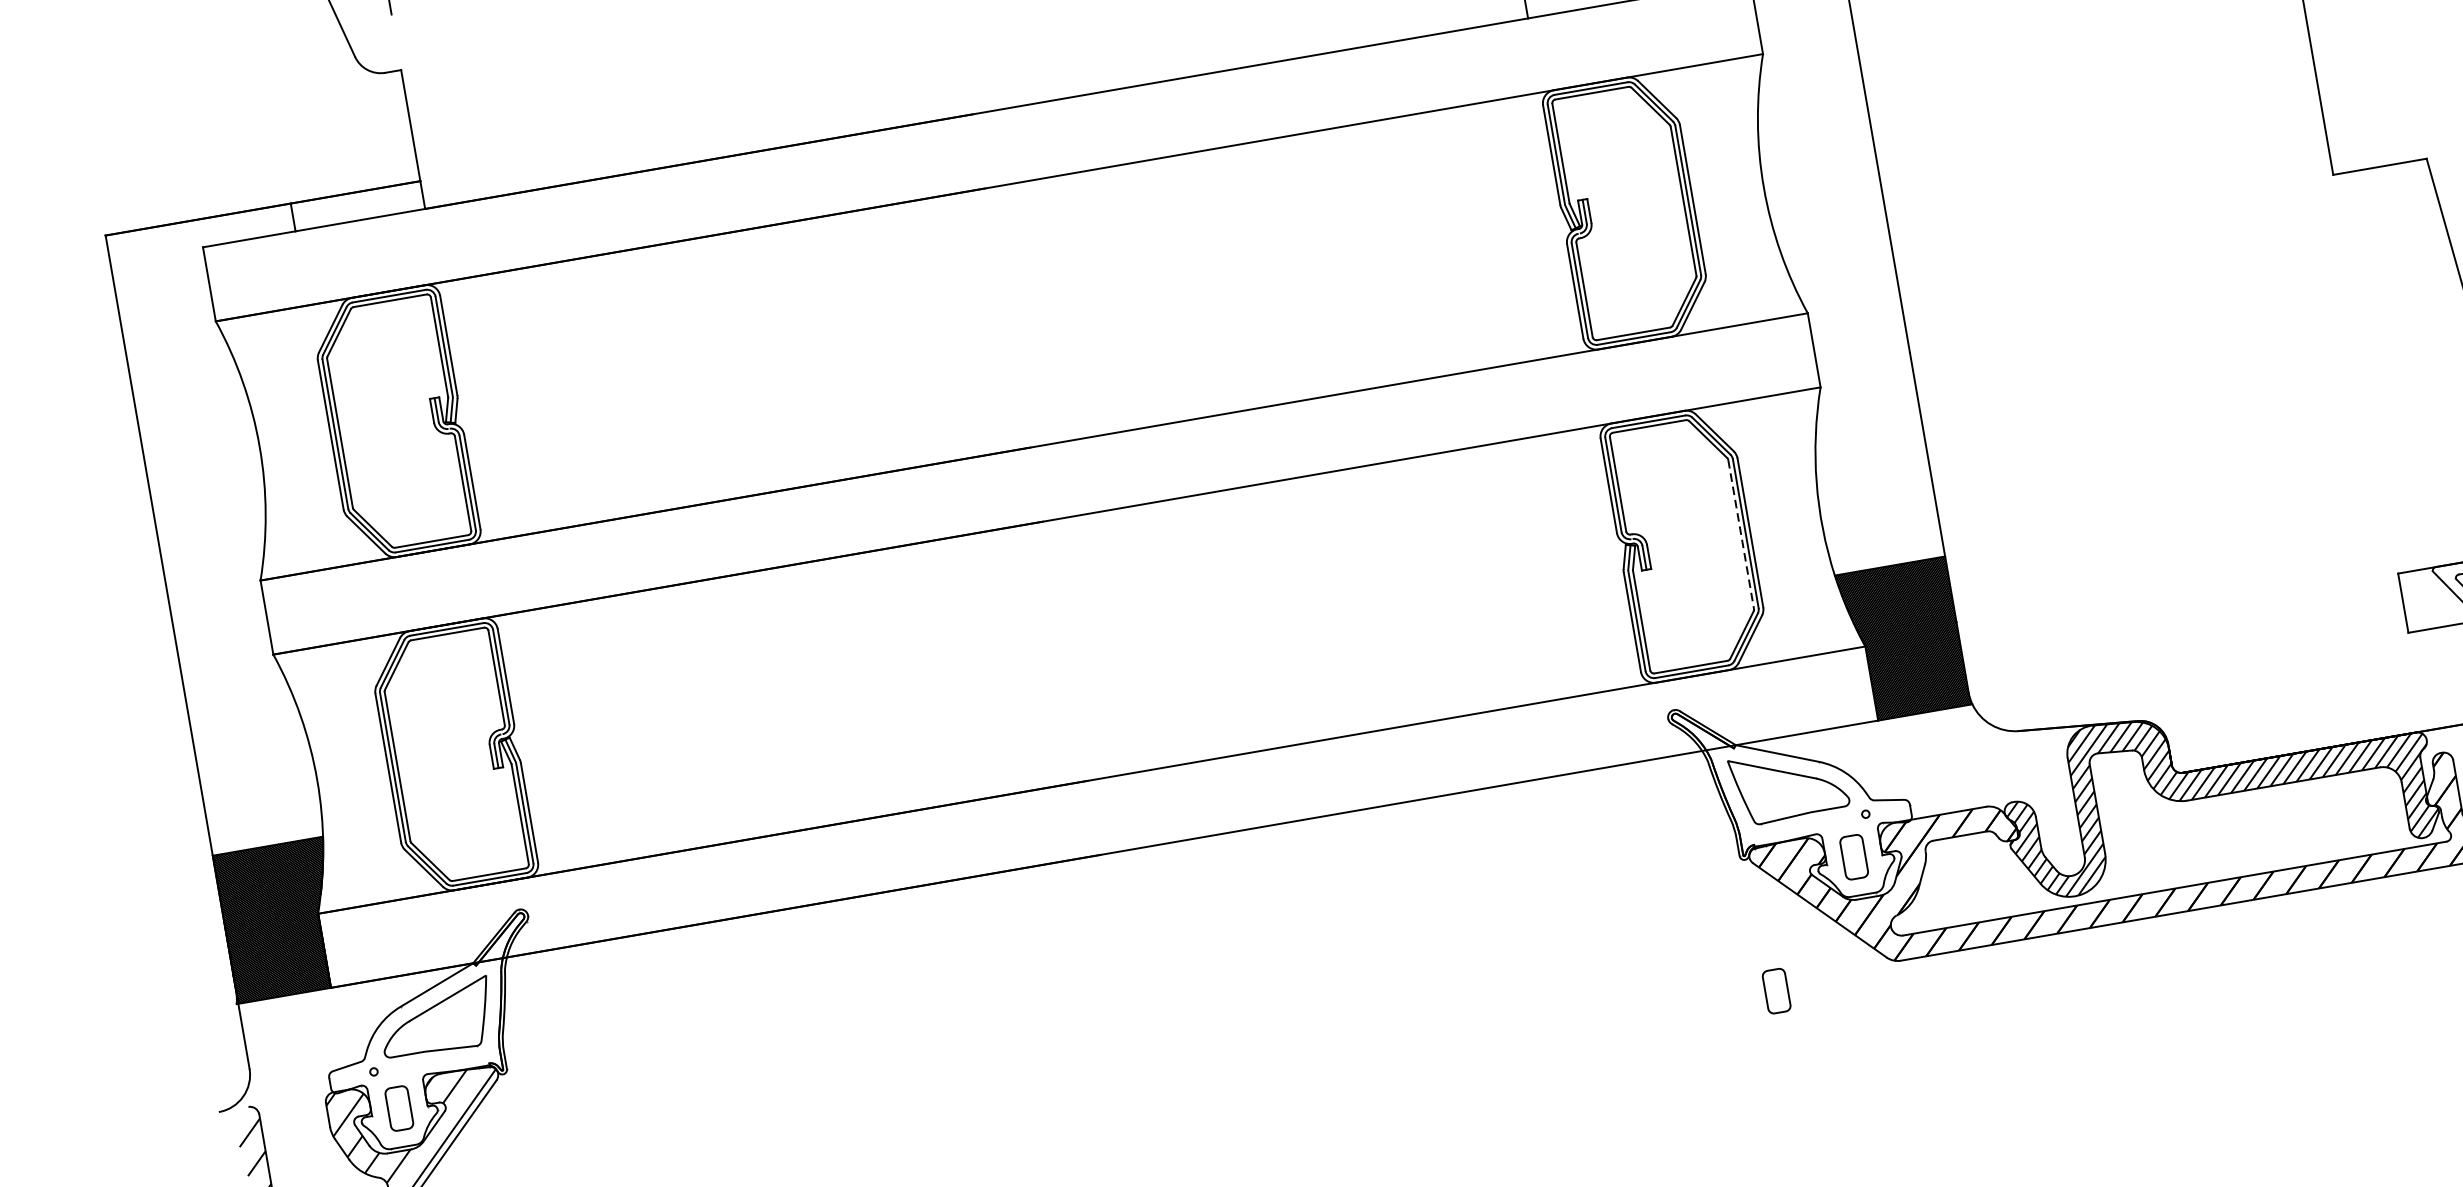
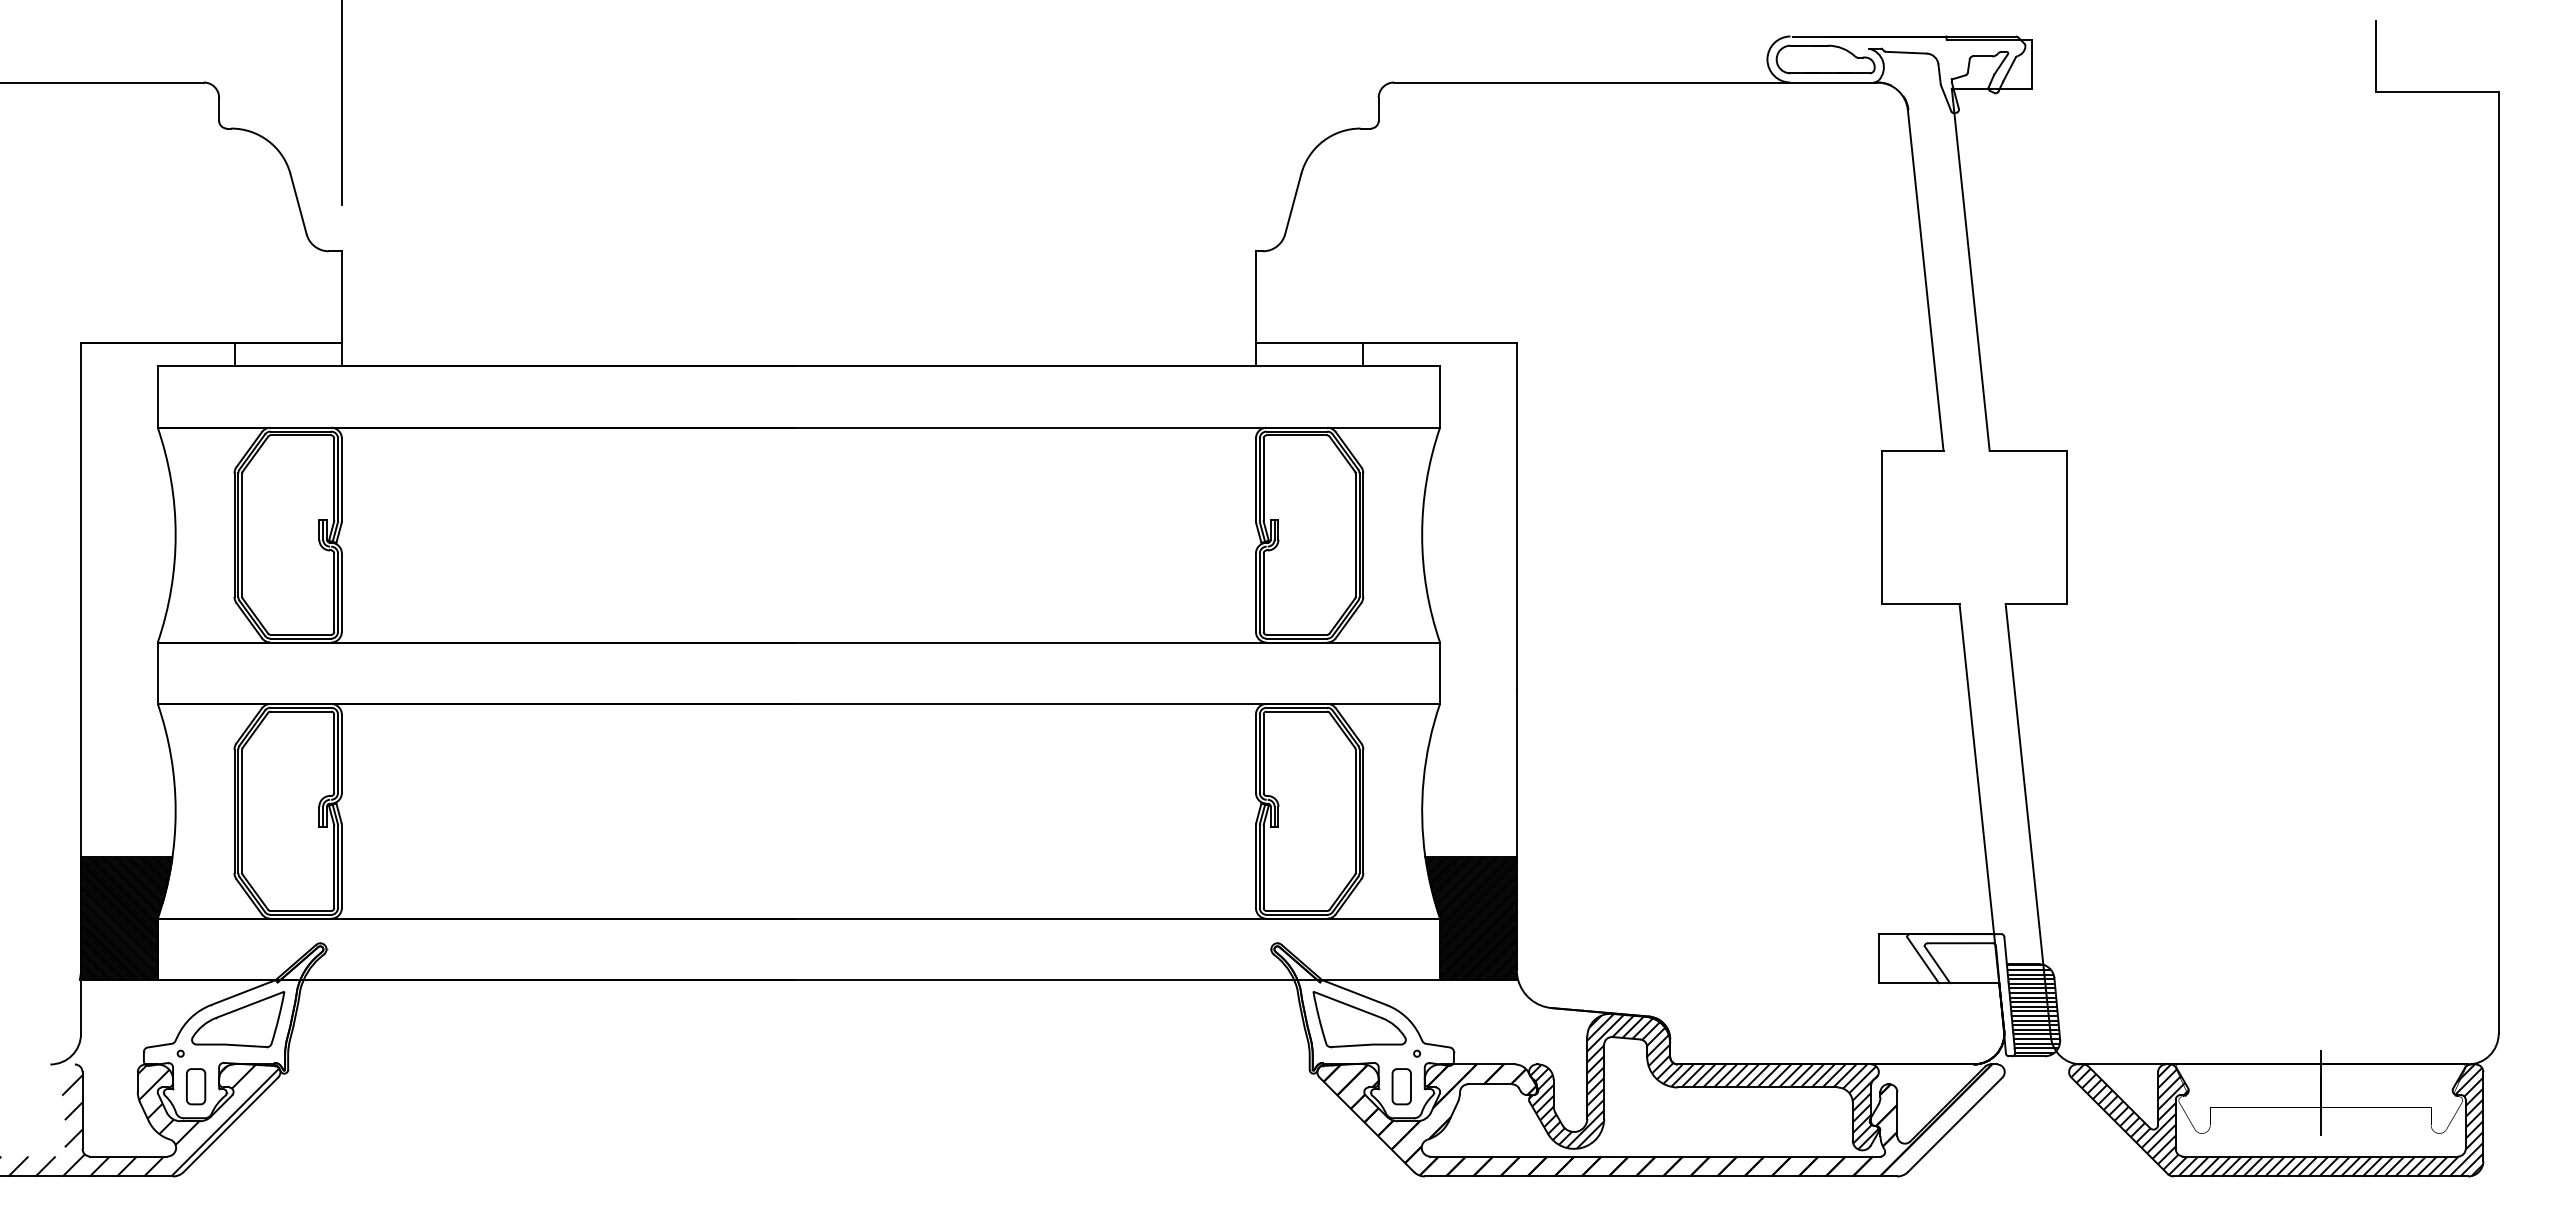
line: (1740, 534) -> (1355, 811), dashed -> solid
part: (1776, 990) -> (1320, 1183), removed

